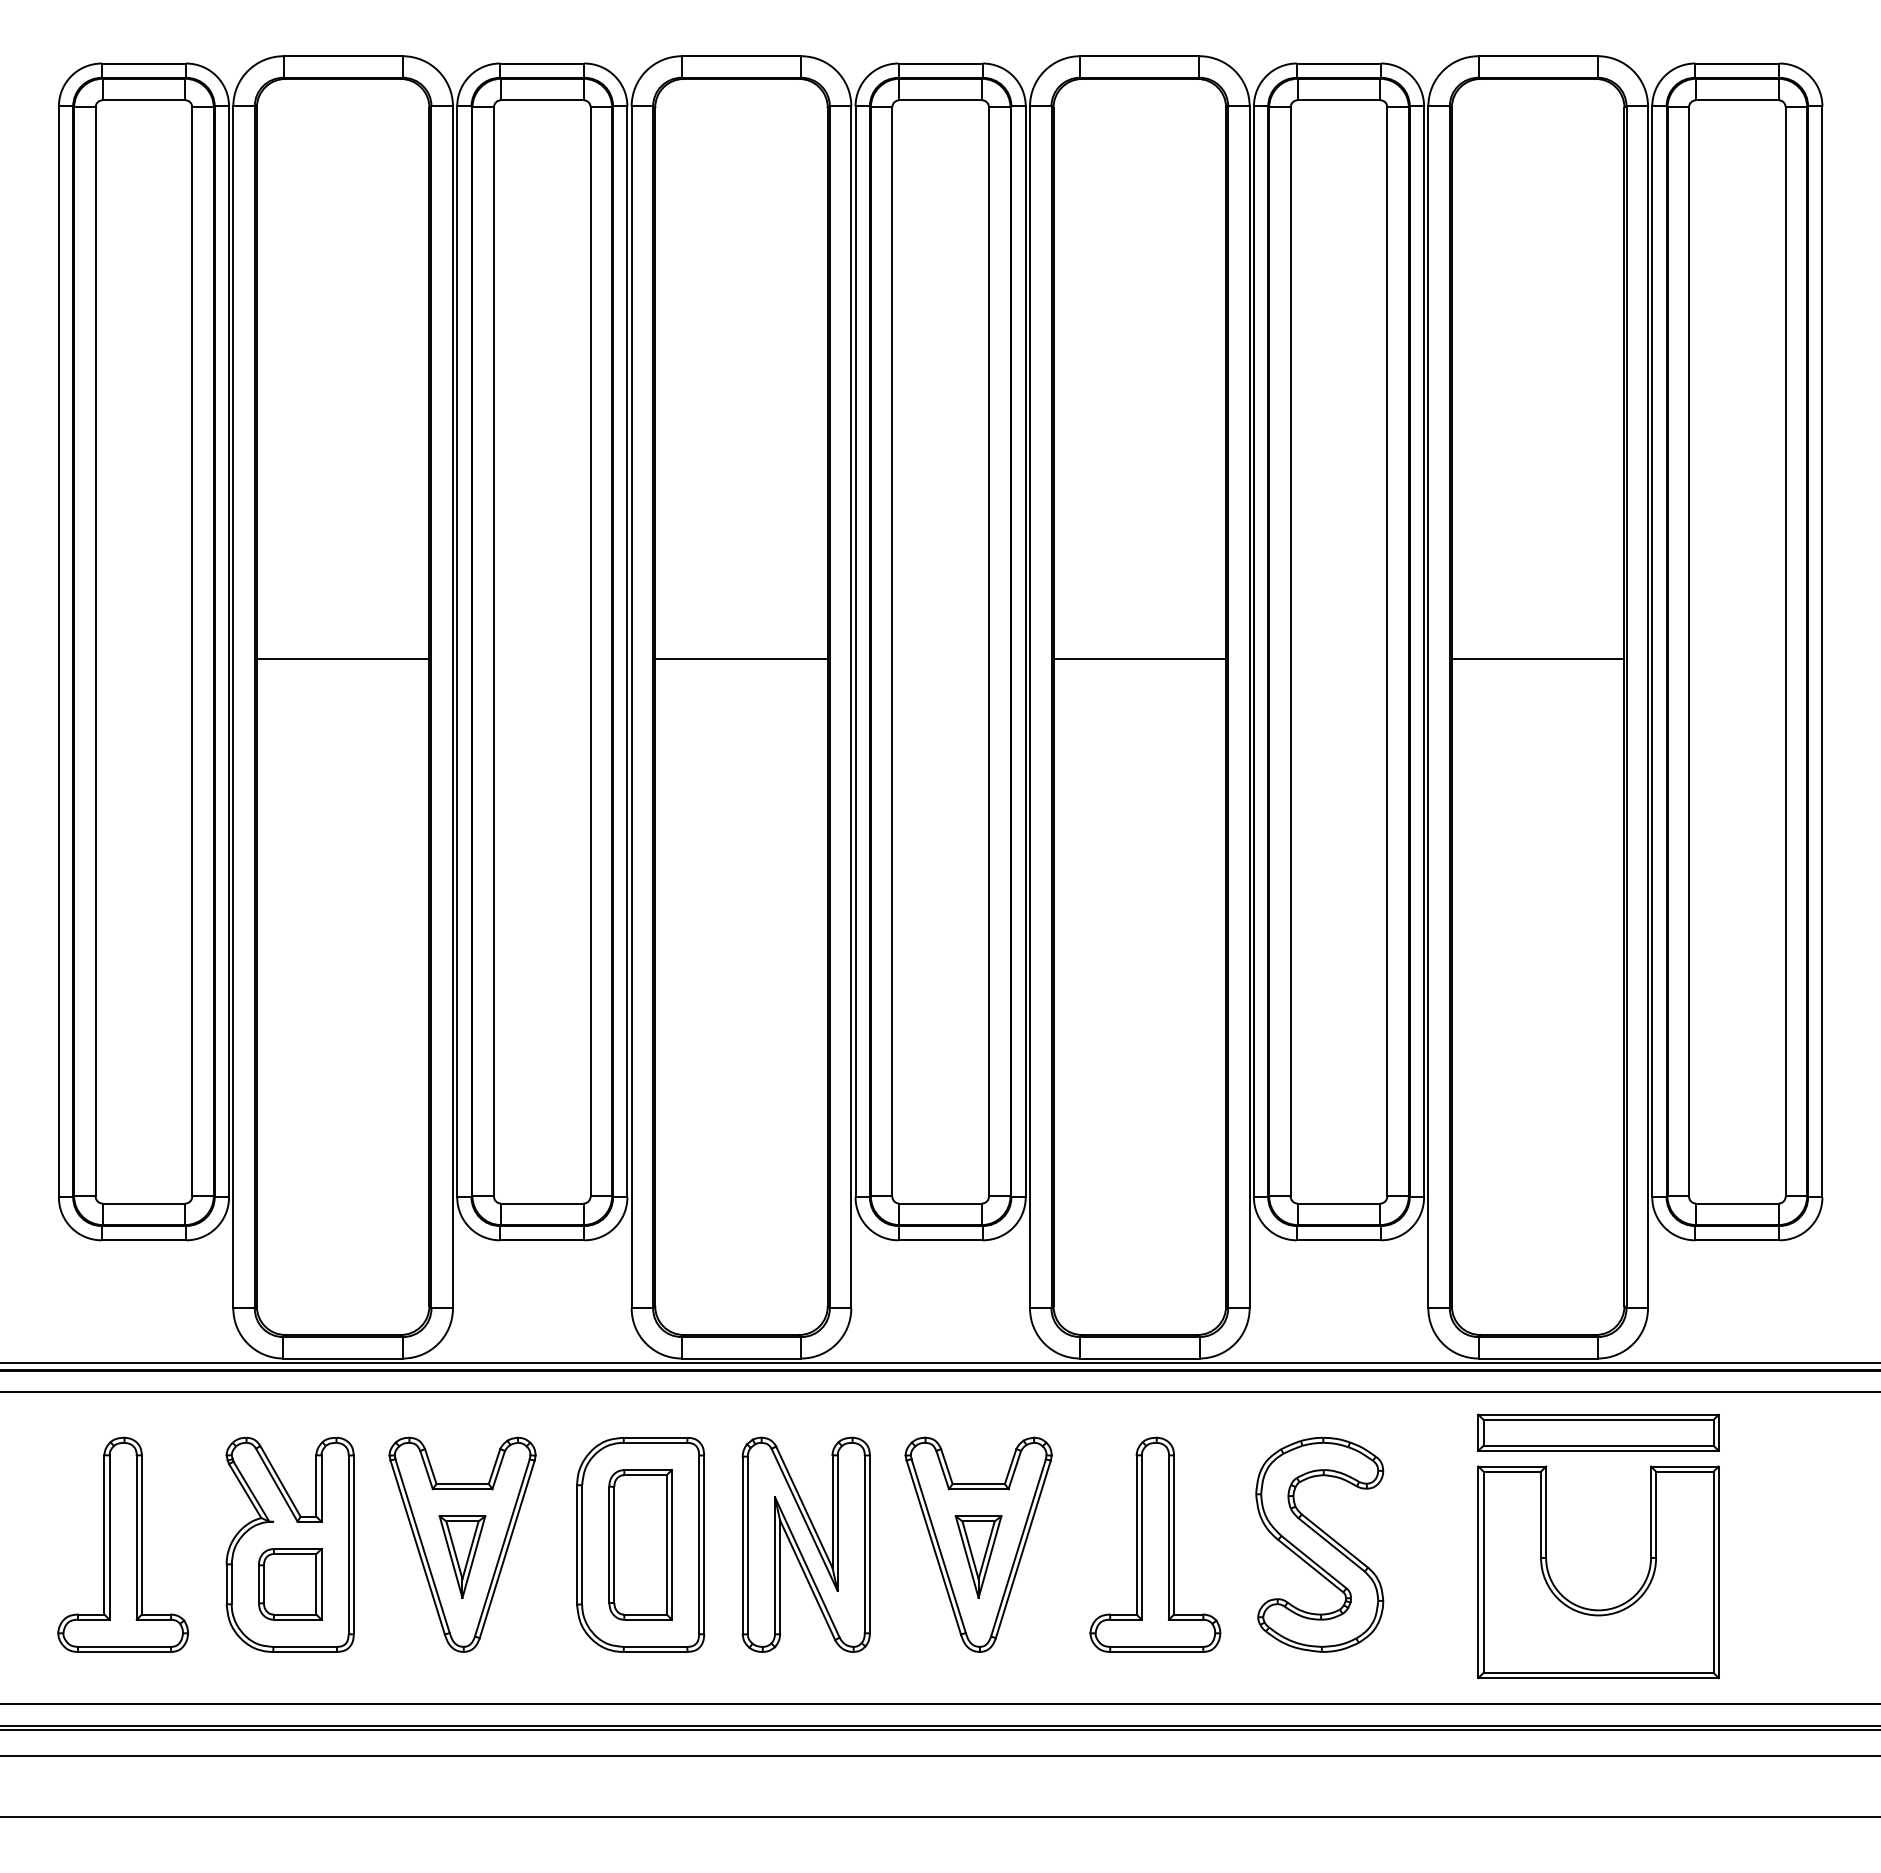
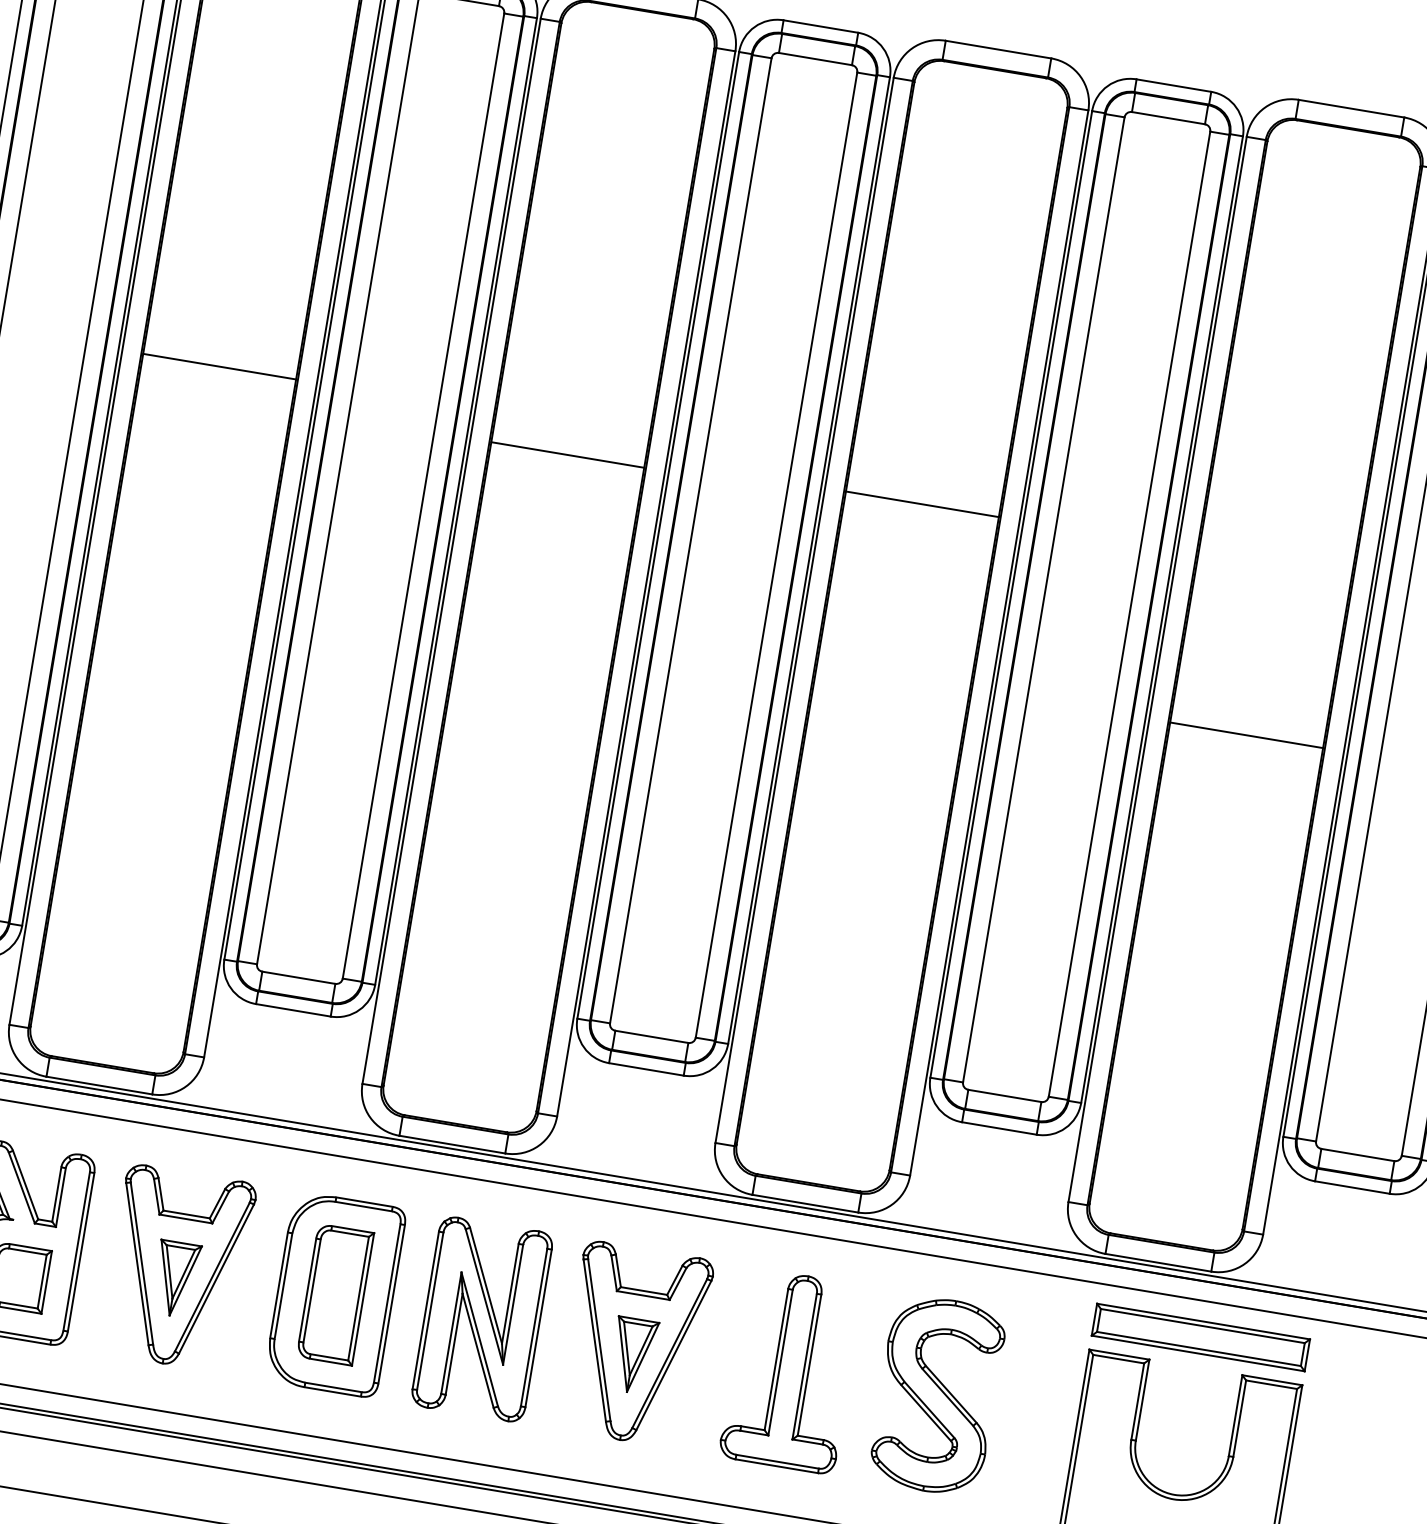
line: (342, 659) -> (219, 366), moved
line: (741, 659) -> (567, 455), moved
line: (1139, 659) -> (922, 504), moved
line: (1537, 659) -> (1246, 735), moved

